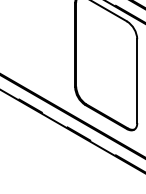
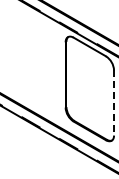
line: (137, 80) -> (114, 102), solid -> dashed

